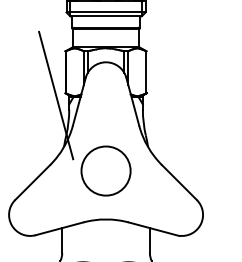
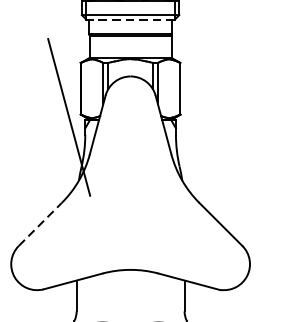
line: (106, 16) -> (131, 20), solid -> dashed
circle: (105, 170) -> (129, 209), removed
line: (32, 182) -> (40, 224), solid -> dashed

